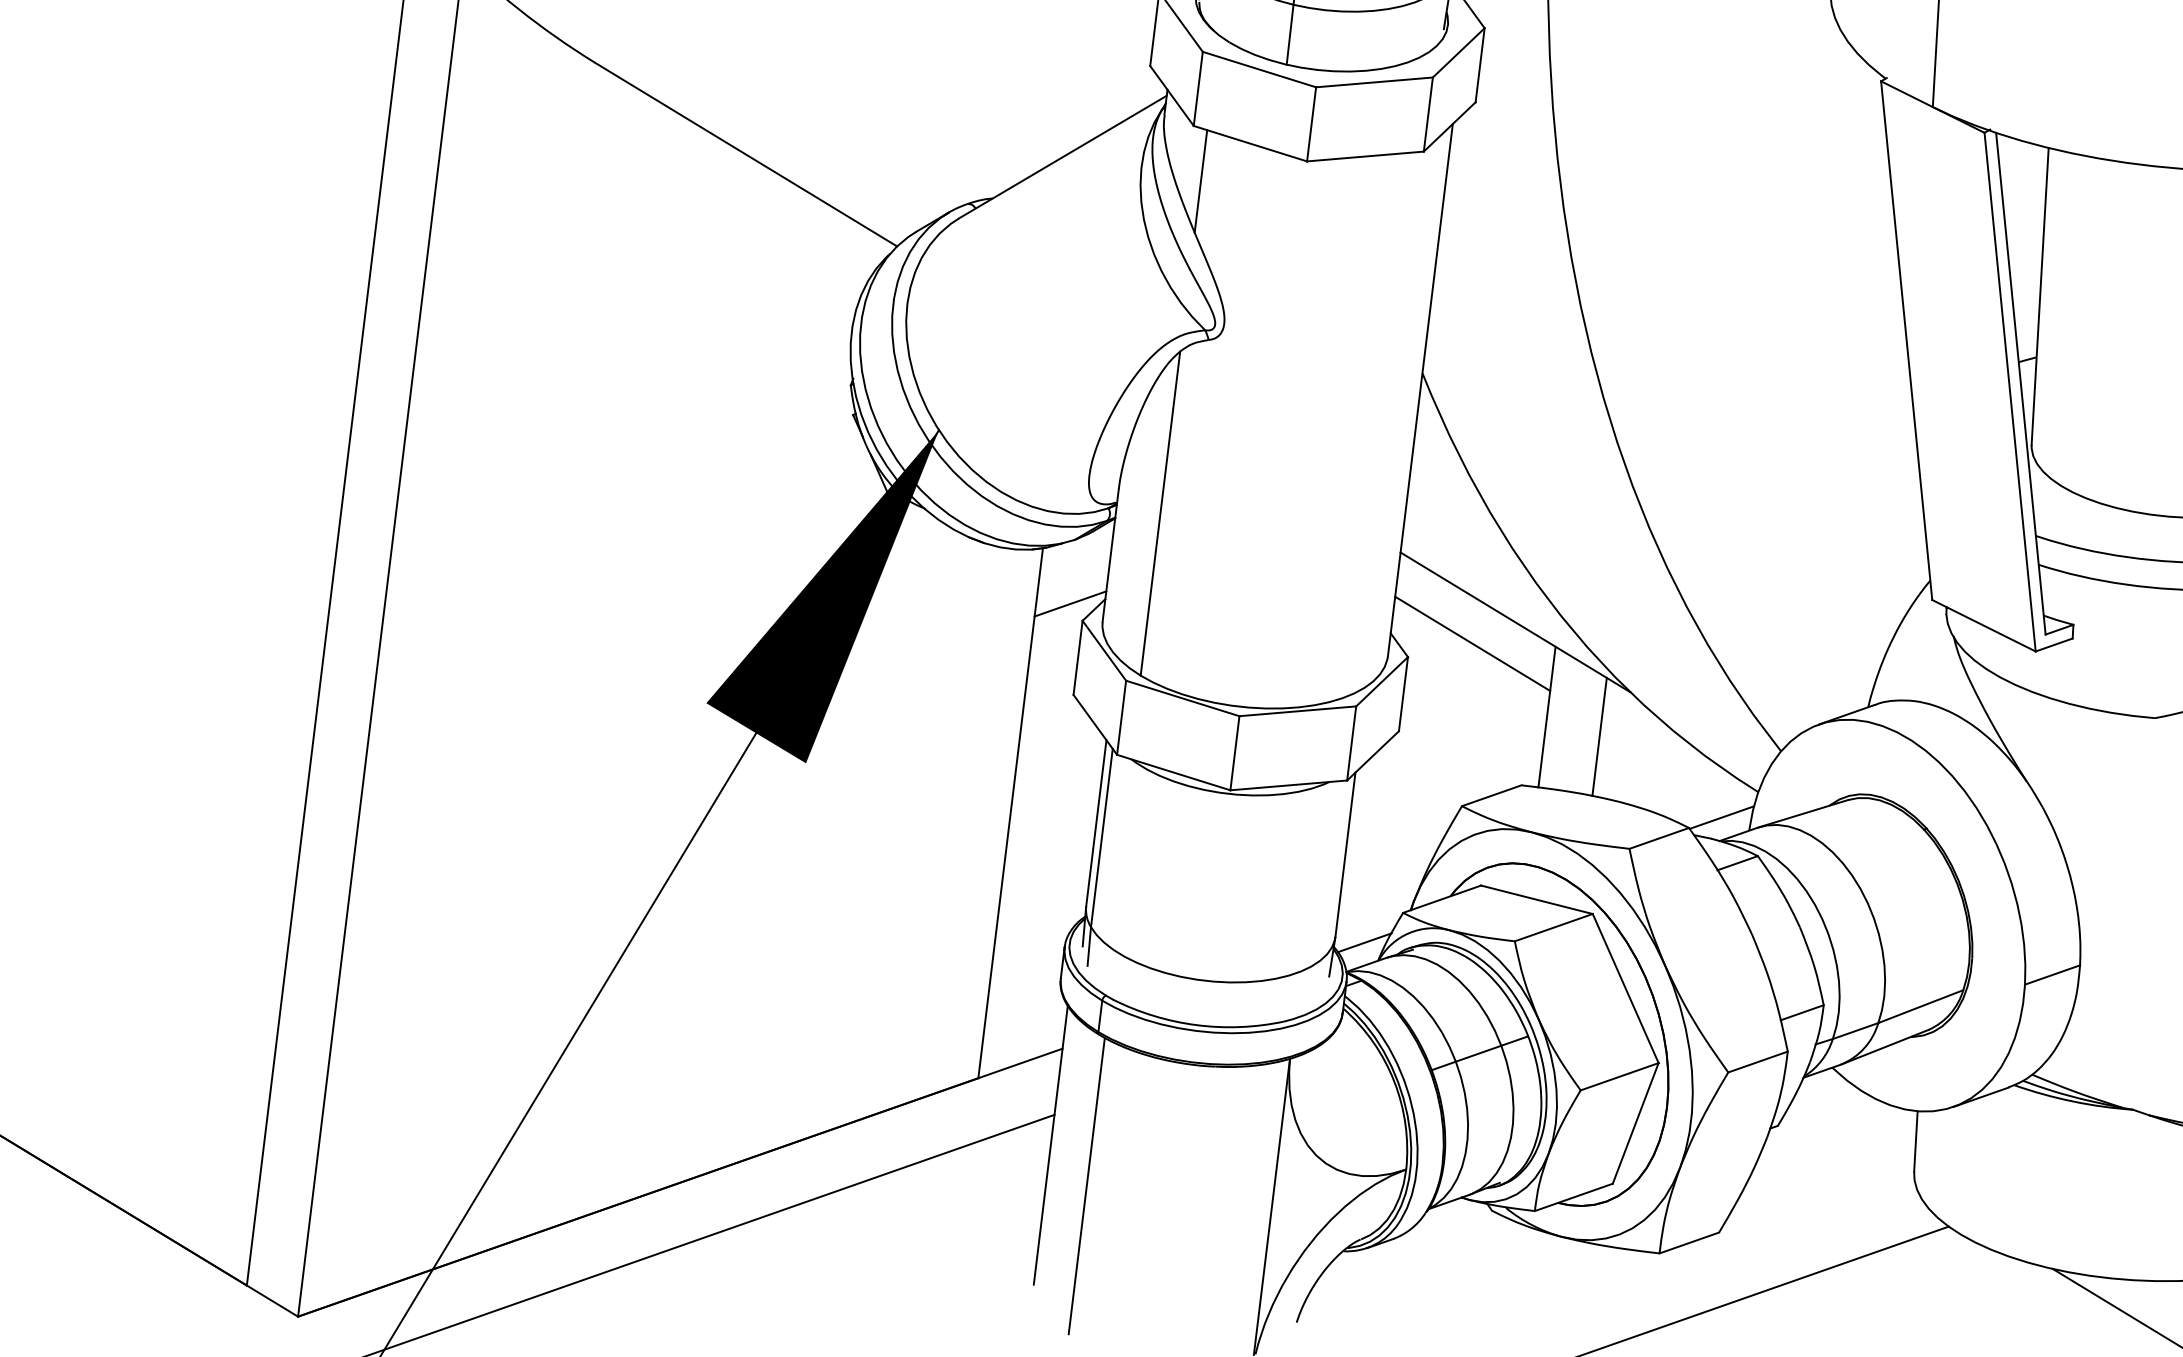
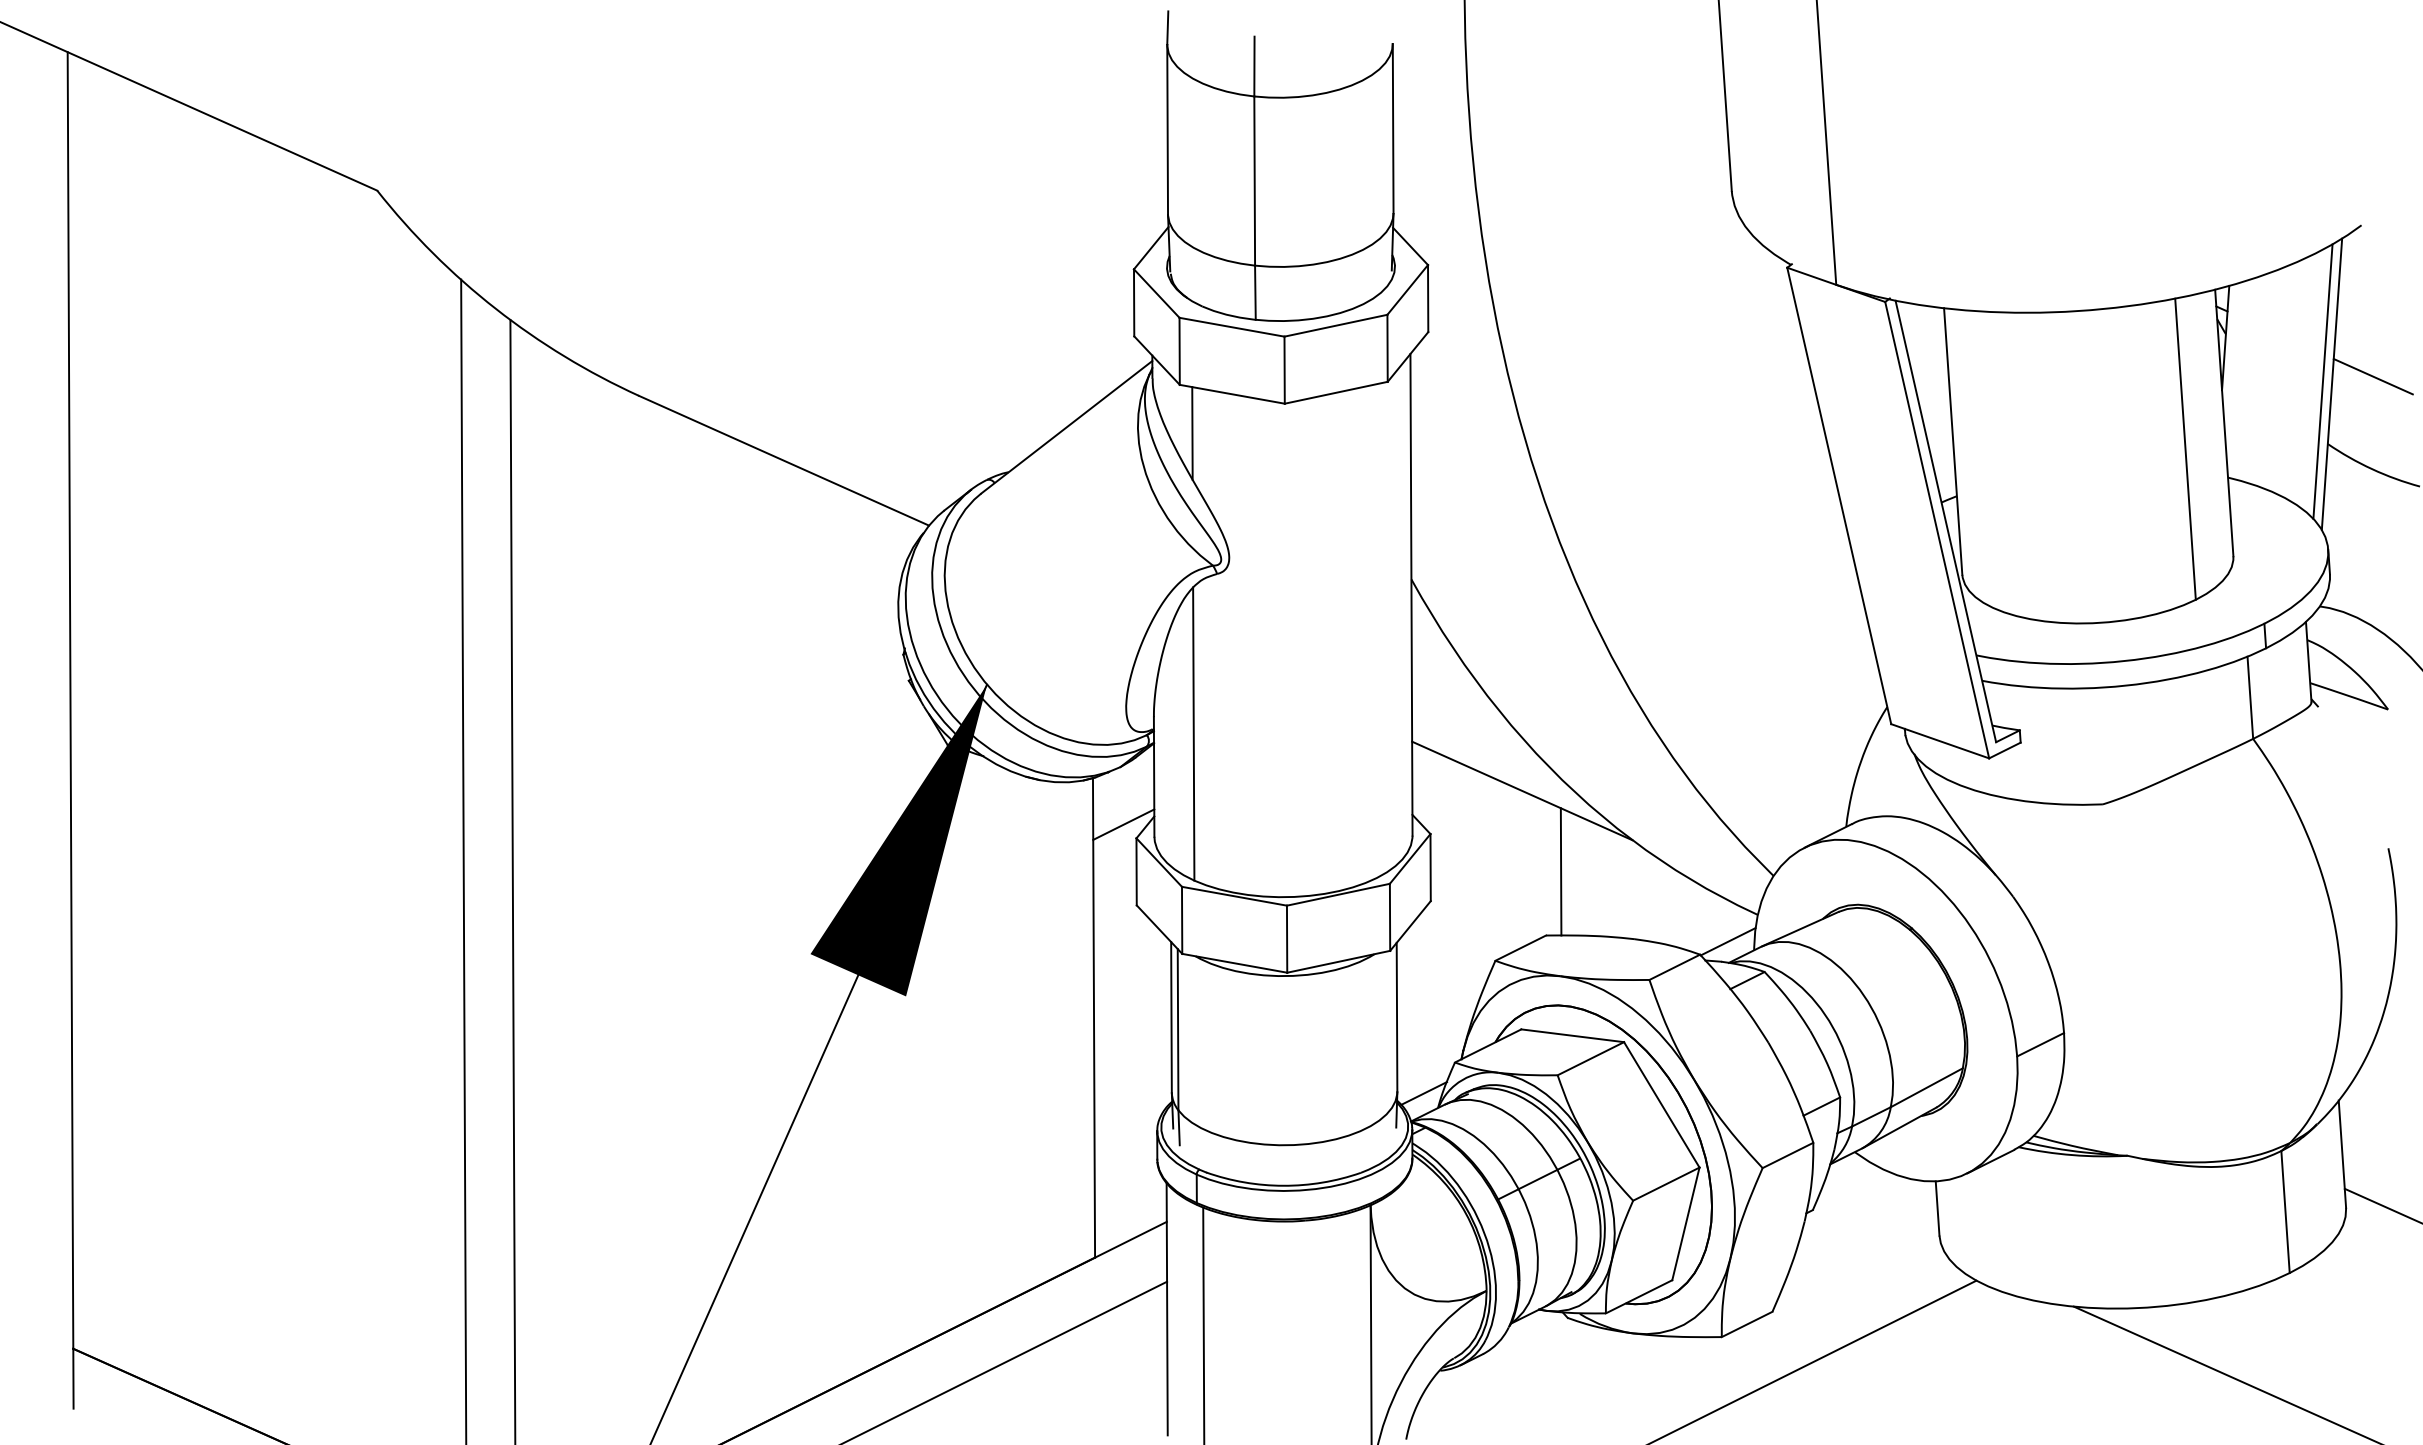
line: (1472, 643) -> (1486, 814), removed
line: (1599, 736) -> (1610, 883), removed

